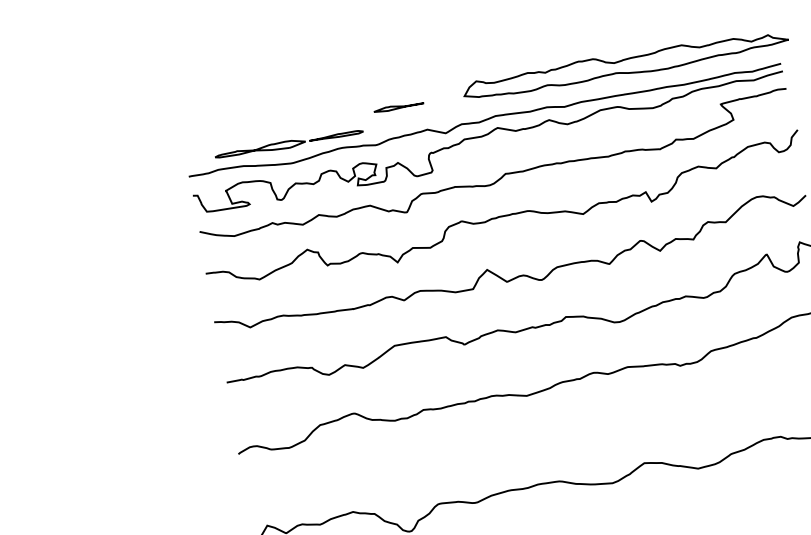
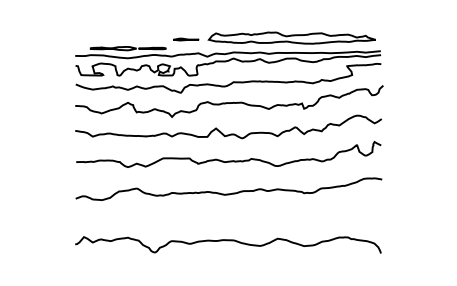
part: (624, 63) -> (291, 37), moved

